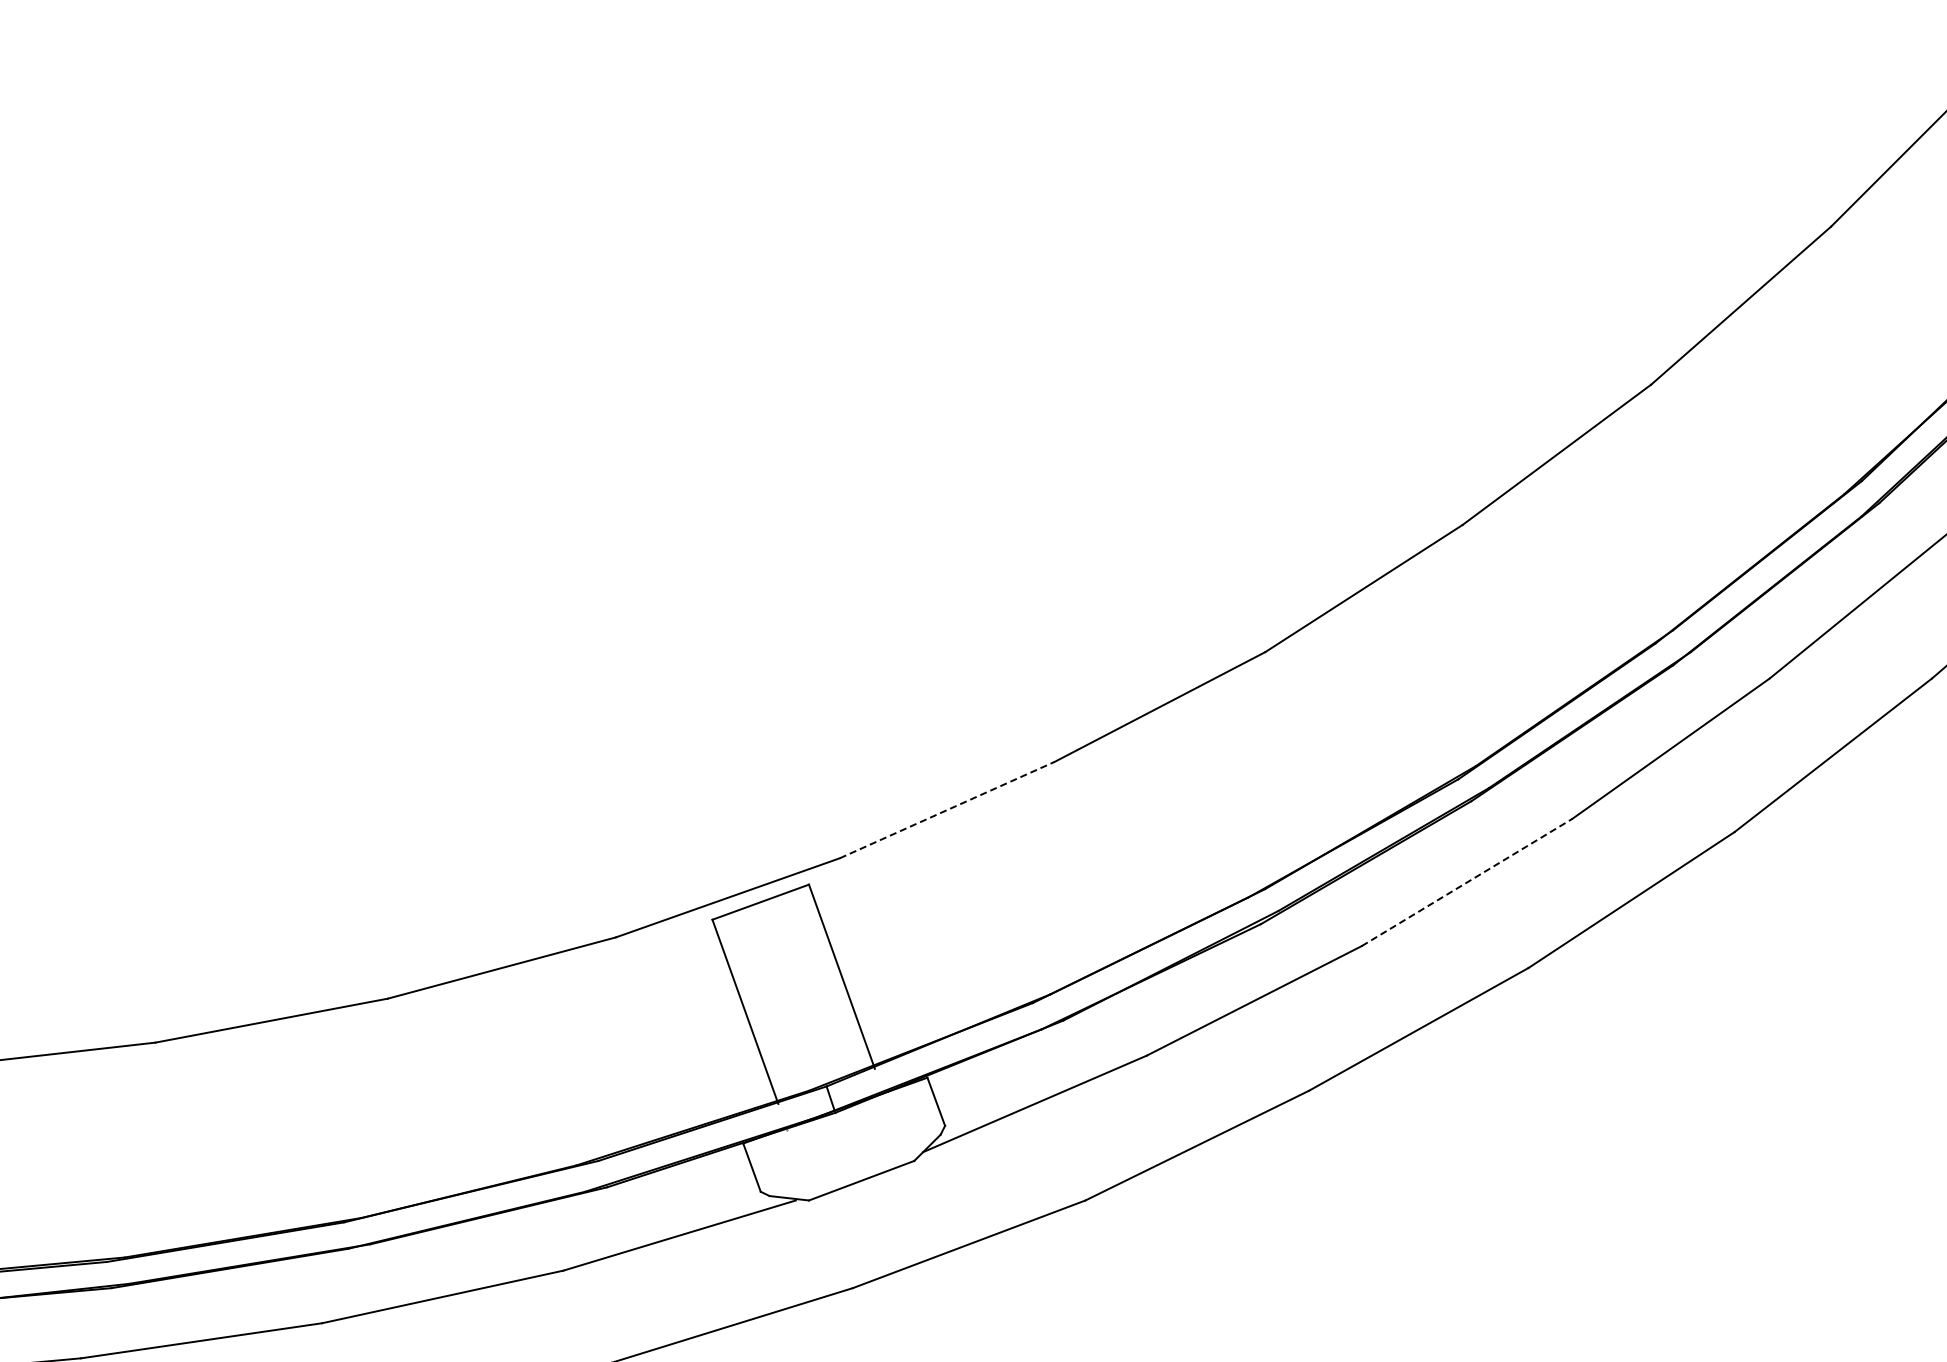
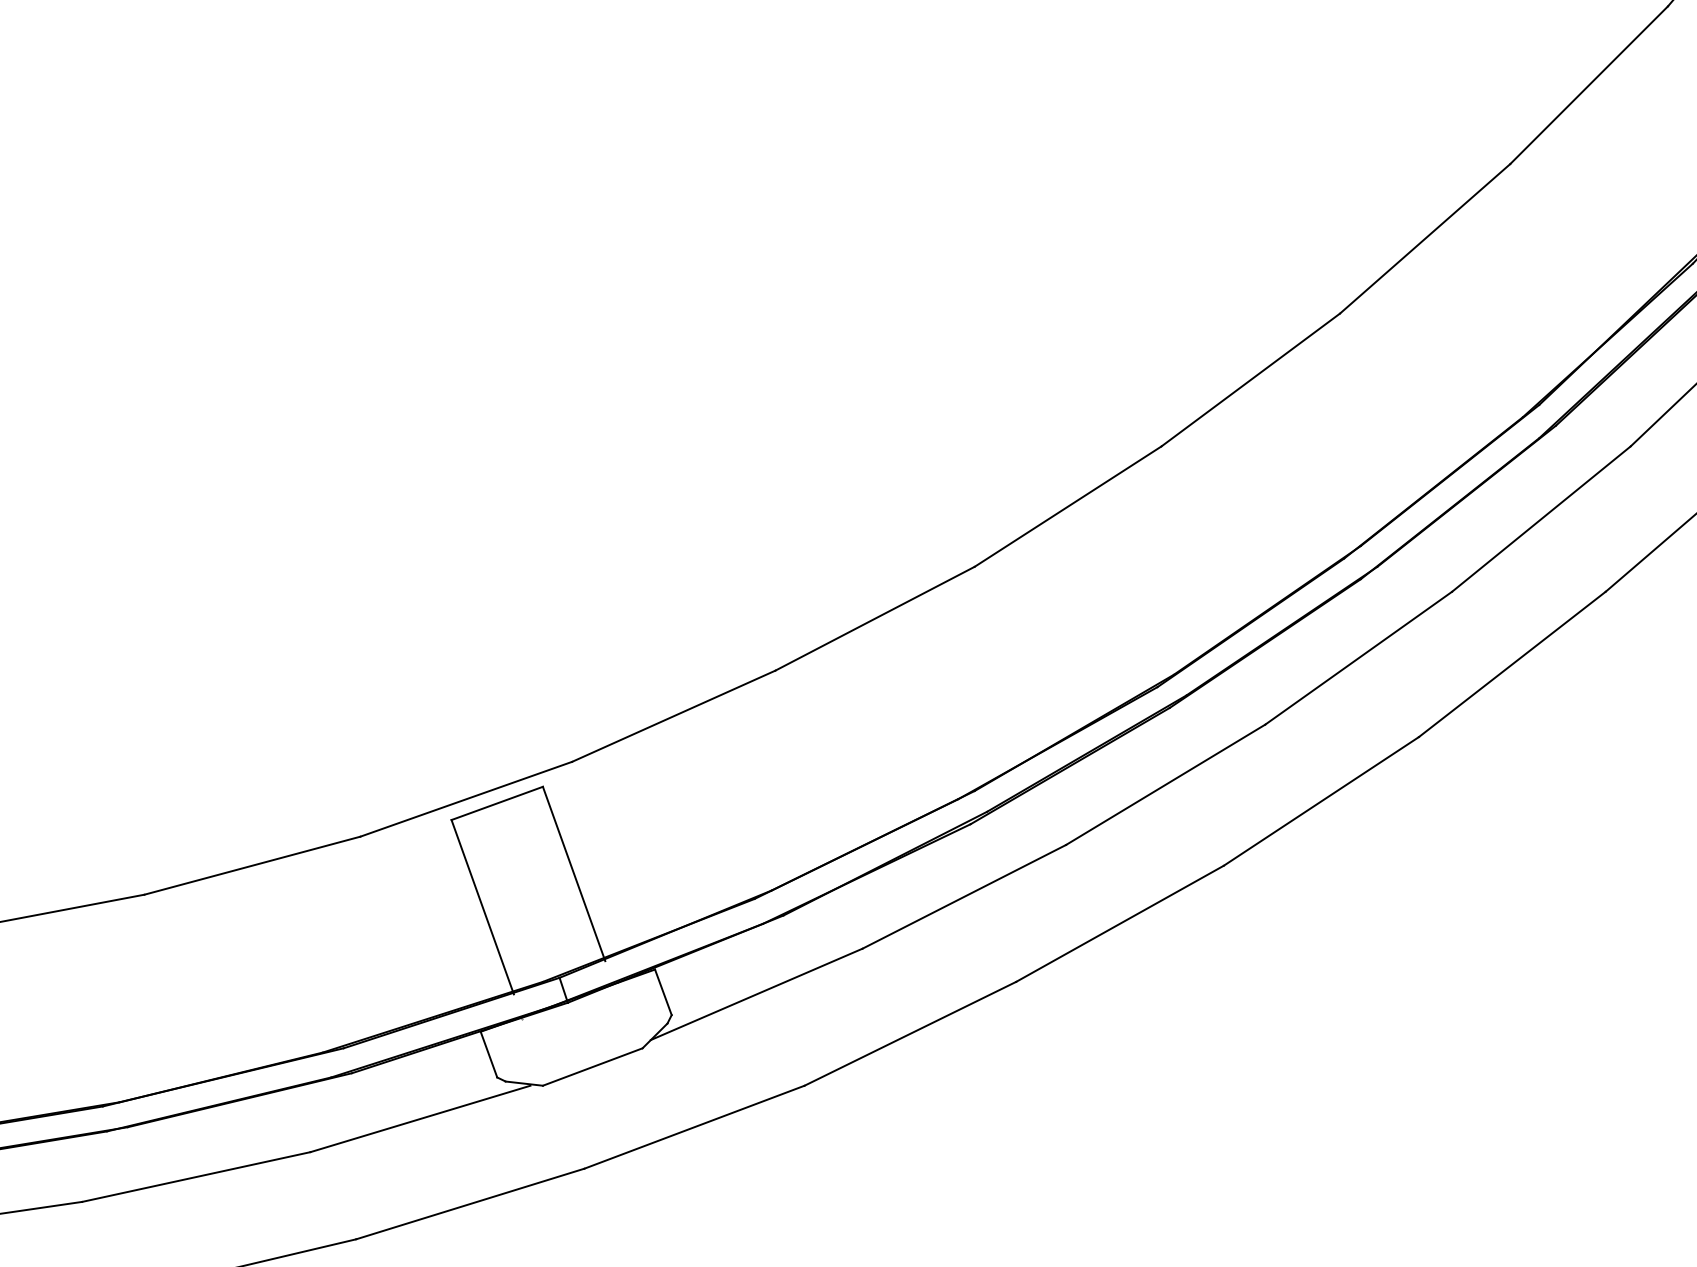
line: (947, 810) -> (674, 716), dashed -> solid
line: (1467, 882) -> (1166, 784), dashed -> solid

